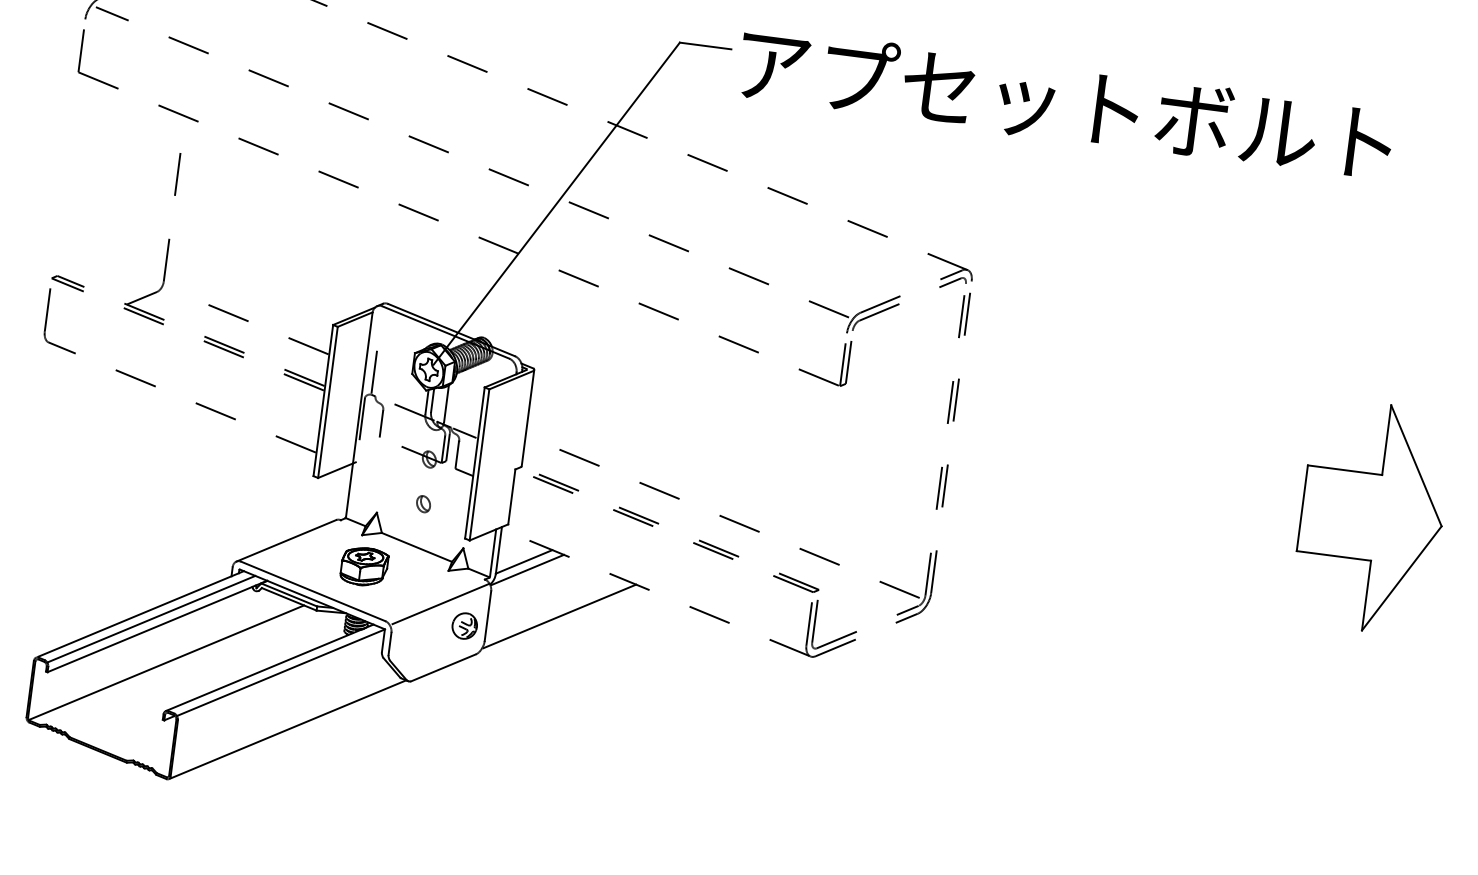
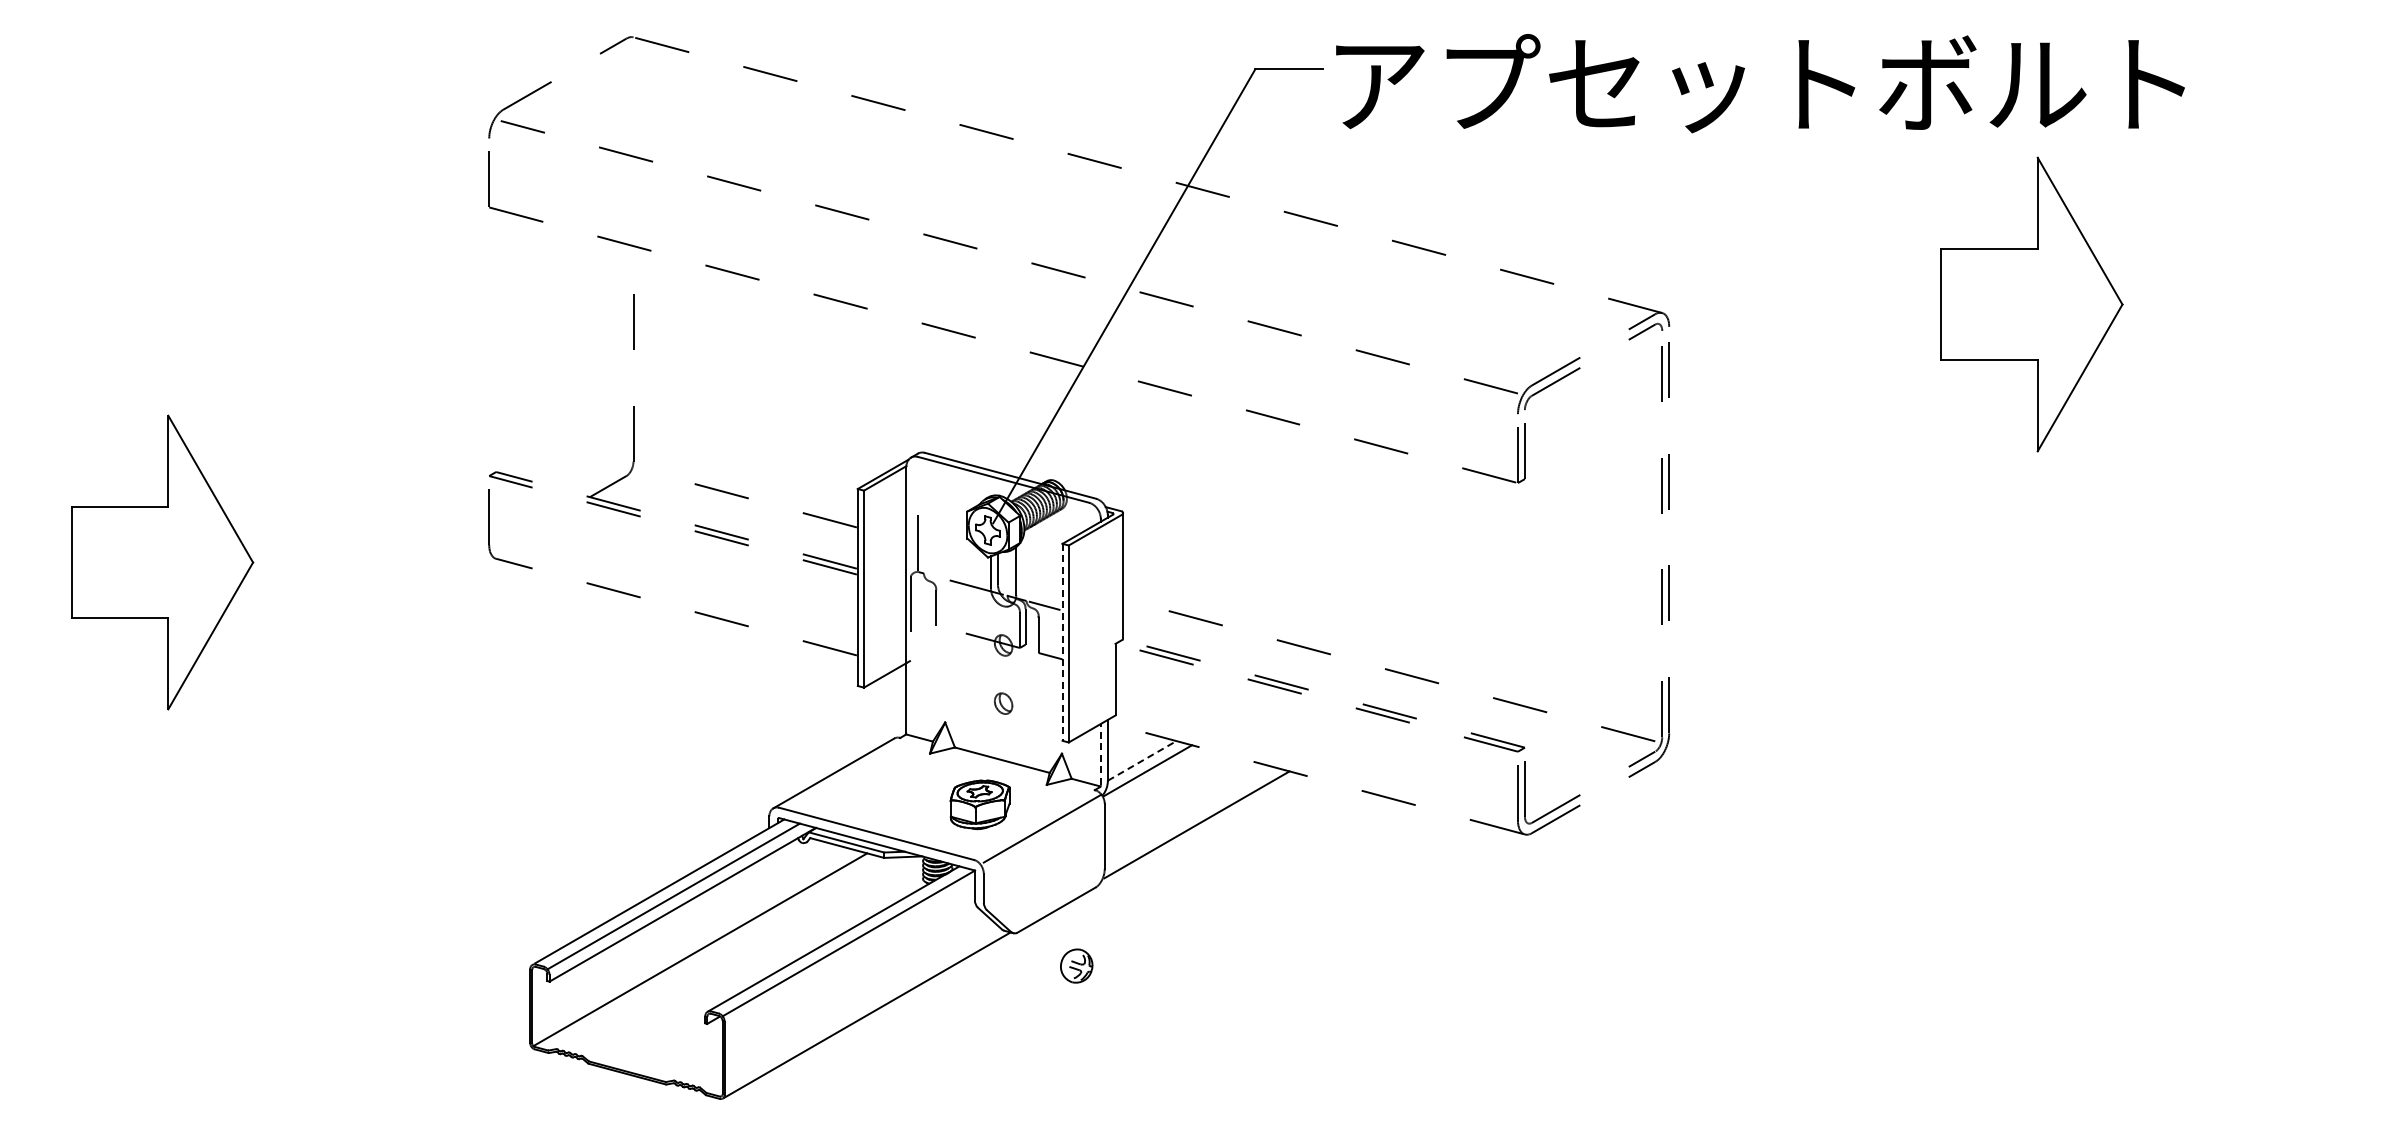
line: (474, 463) -> (1062, 642), solid -> dashed
part: (1371, 517) -> (2031, 304), moved
line: (492, 552) -> (1100, 753), solid -> dashed
line: (524, 561) -> (1142, 760), solid -> dashed
part: (363, 566) -> (979, 804), moved
part: (464, 625) -> (1076, 965), moved

